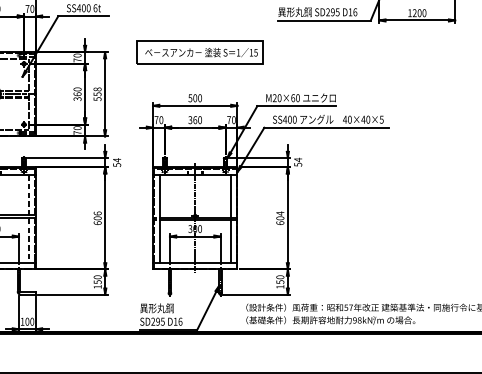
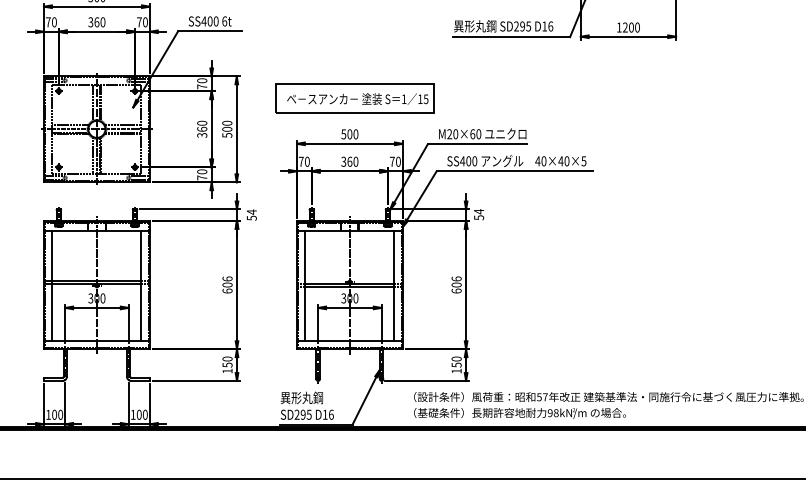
part: (198, 52) -> (354, 98), moved
text: (97, 91) -> (227, 125), 558 -> 500
text: (280, 213) -> (456, 278), 604 -> 606
line: (29, 219) -> (141, 286), dashed -> solid

